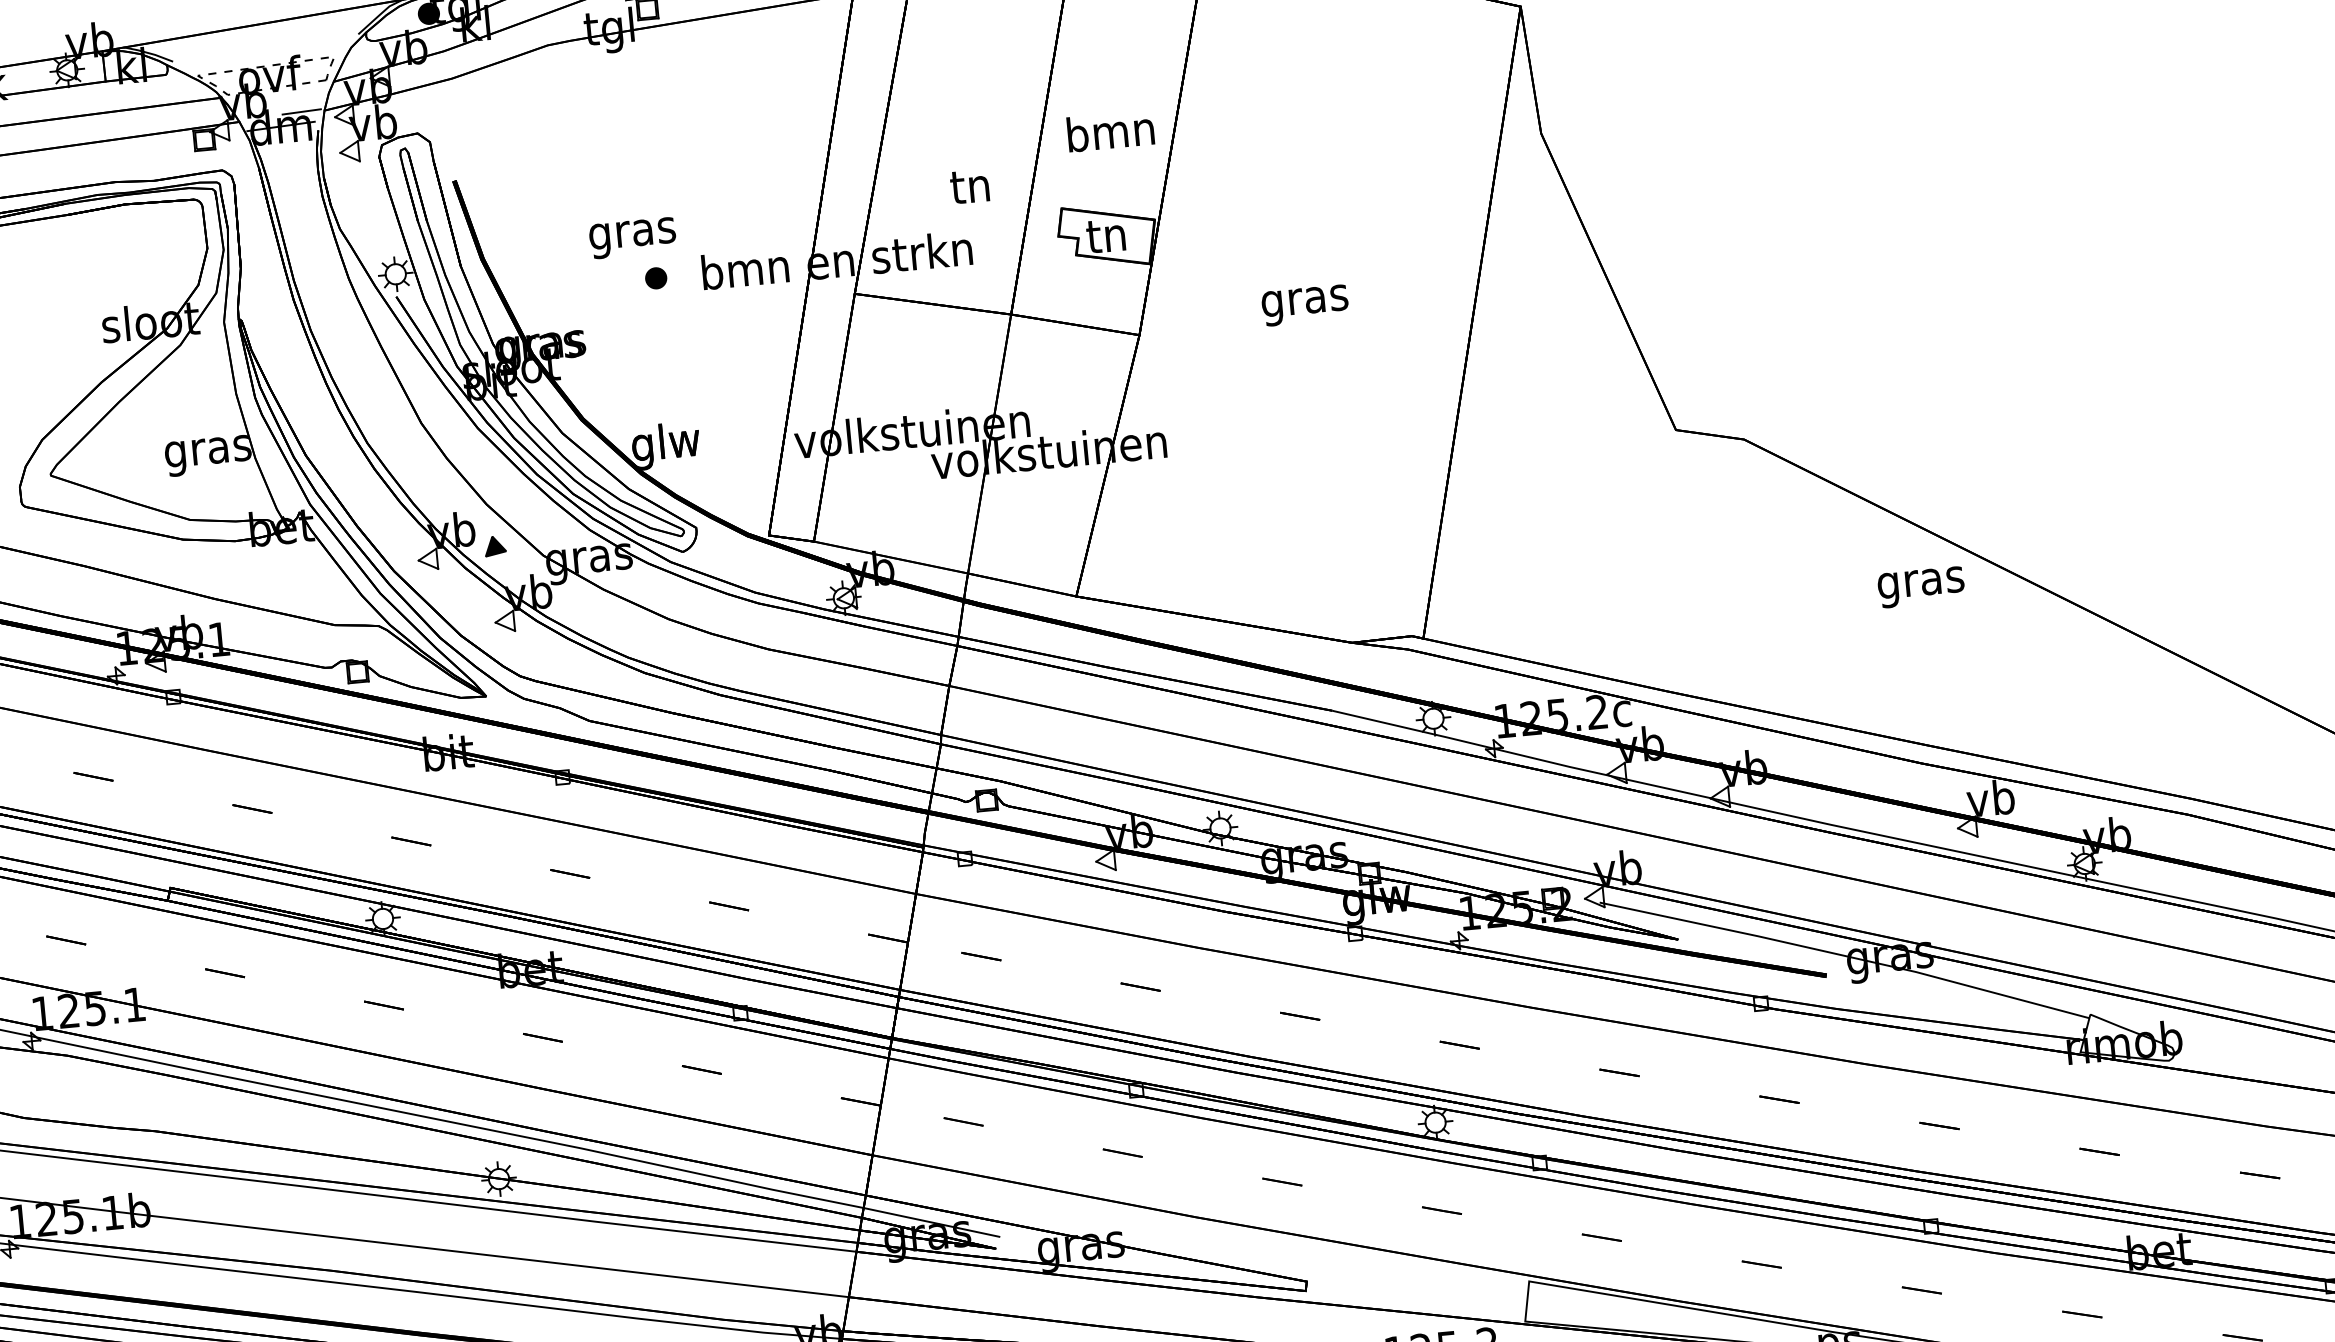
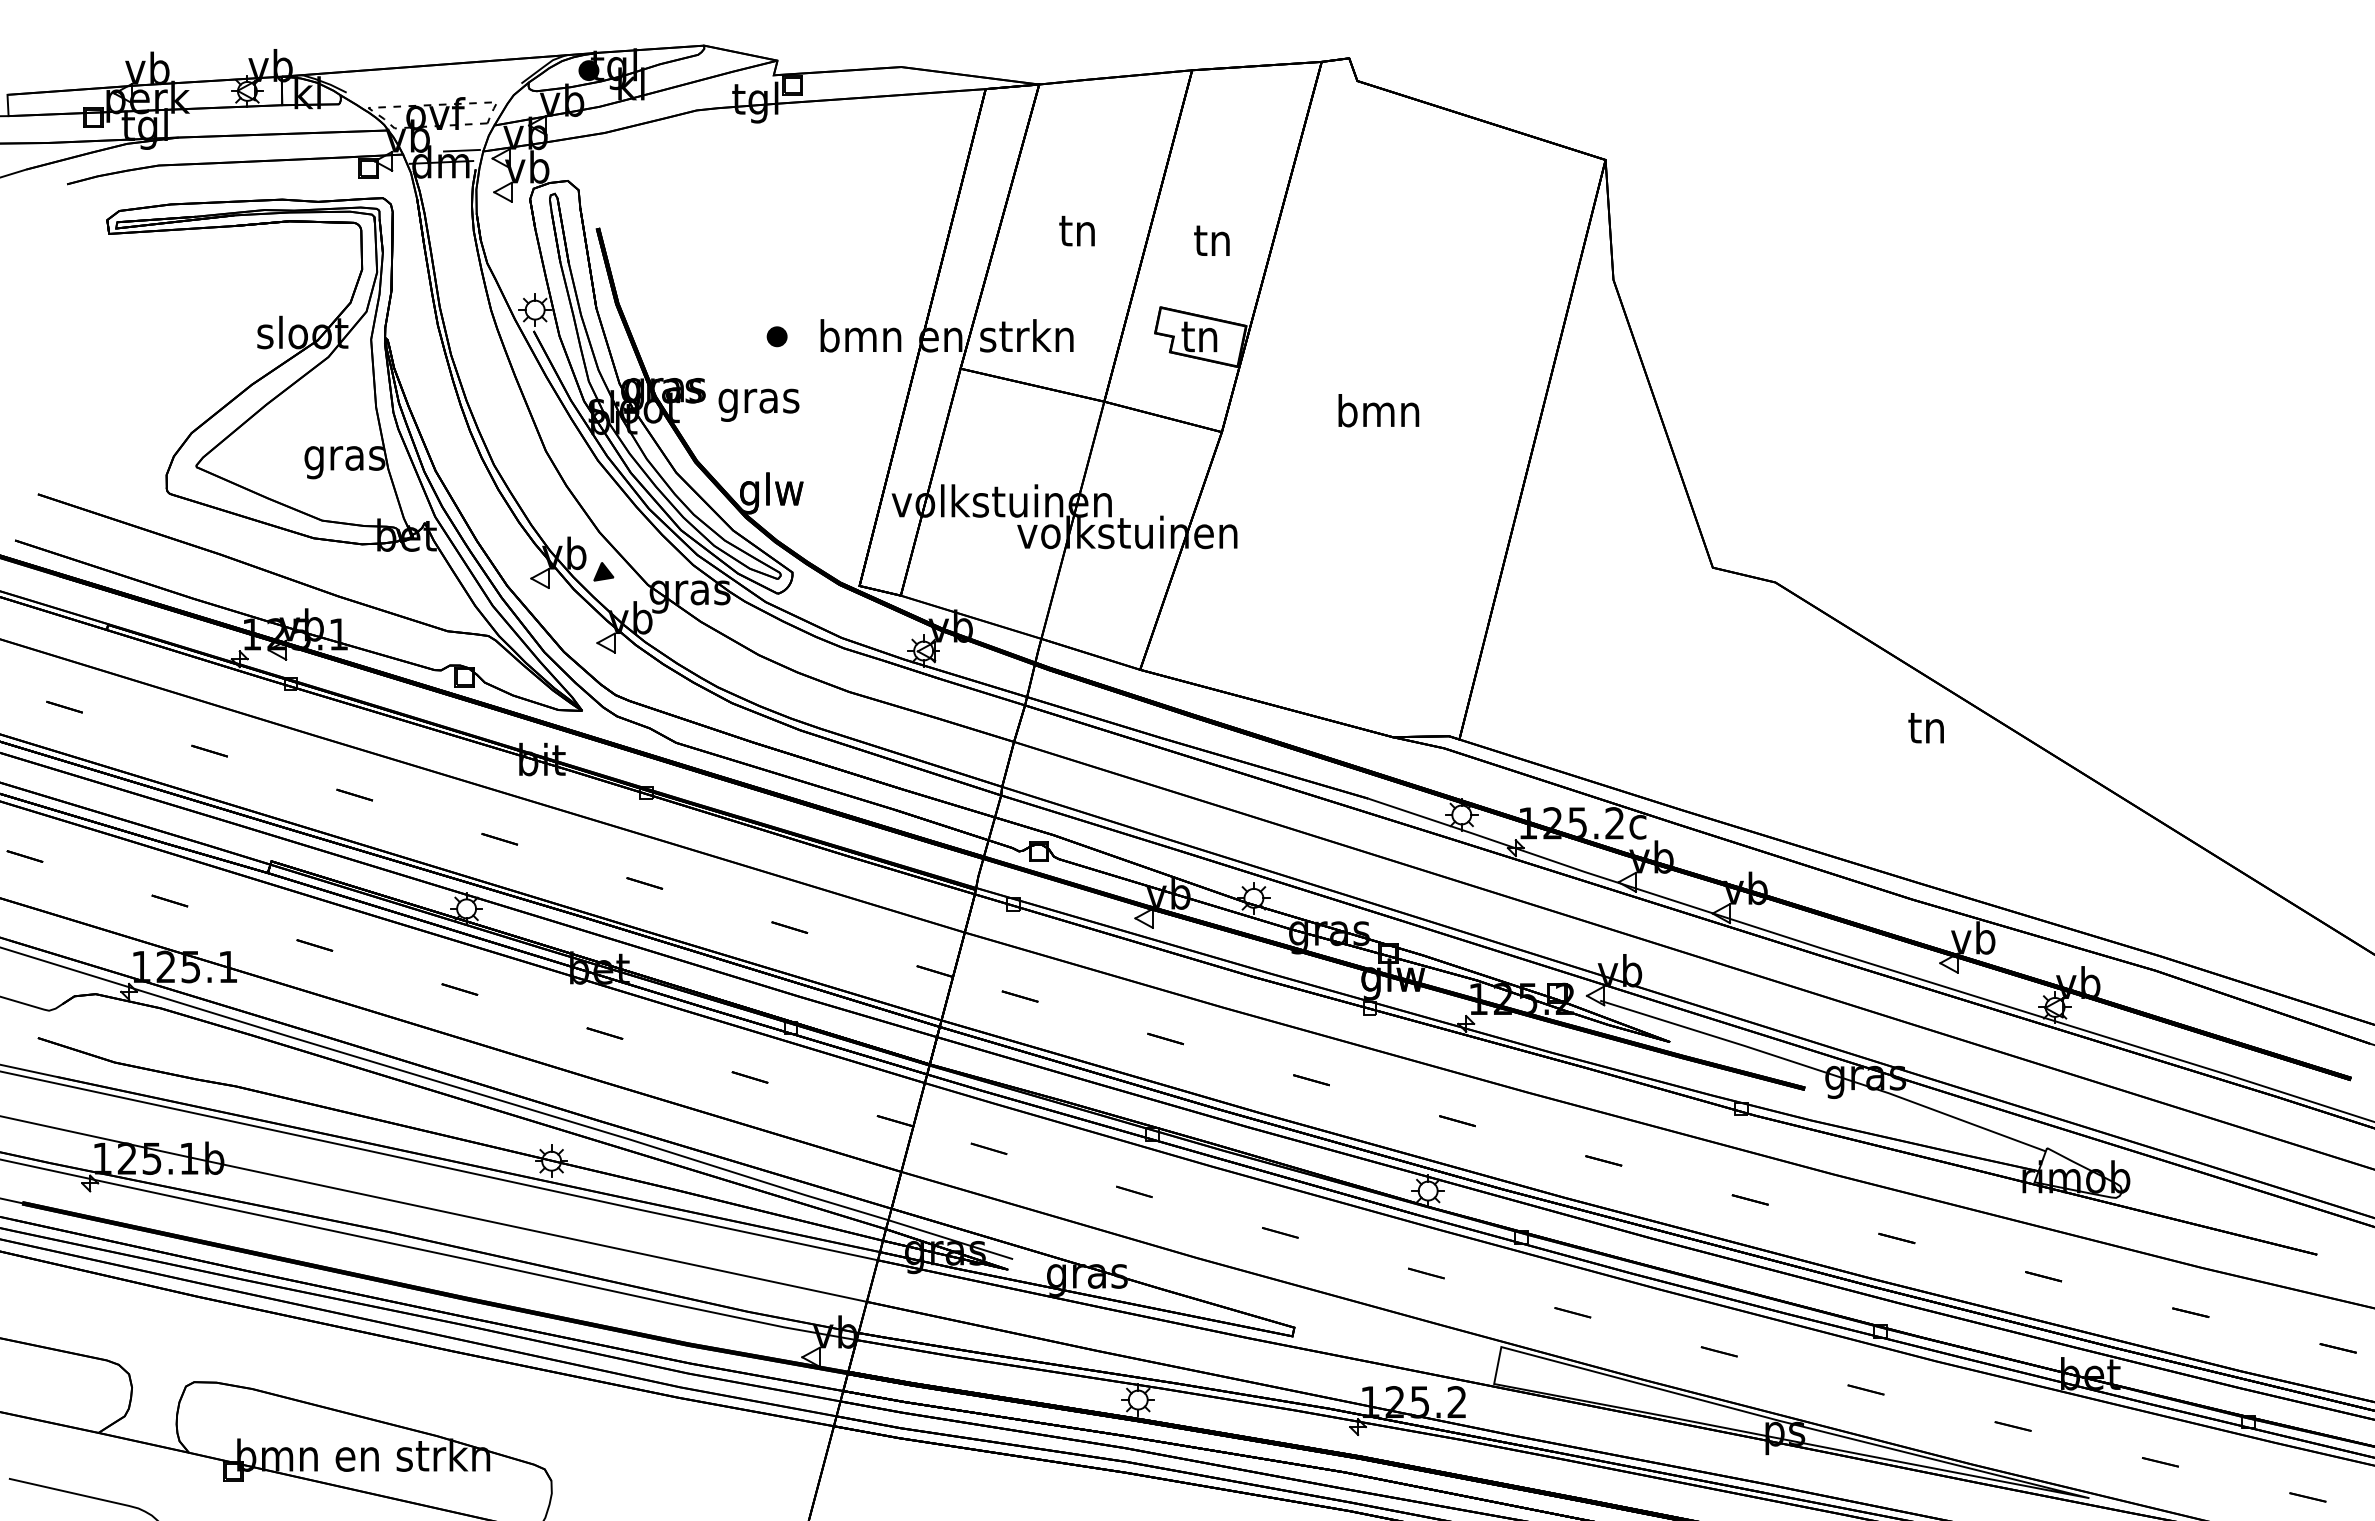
text: (1110, 130) -> (1212, 239), bmn -> tn
text: (969, 186) -> (1076, 230), moved
text: (632, 237) -> (758, 404), moved
text: (1304, 300) -> (1378, 414), gras -> bmn
text: (1921, 584) -> (1927, 732), gras -> tn

